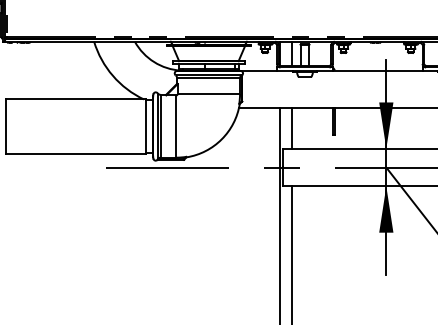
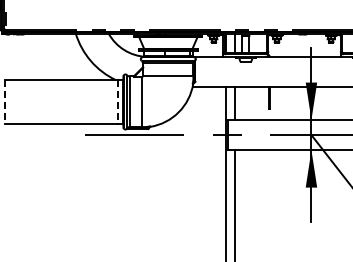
line: (5, 125) -> (4, 101), solid -> dashed
line: (145, 125) -> (117, 101), solid -> dashed

